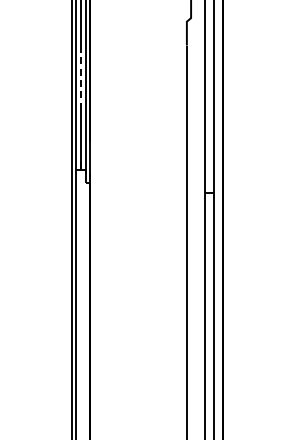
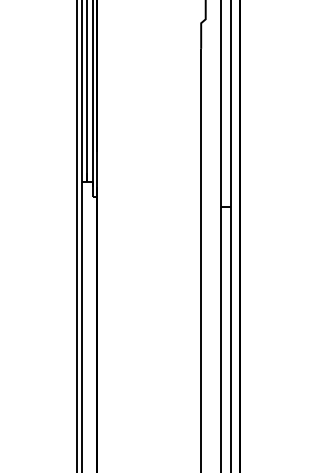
line: (81, 77) -> (87, 83), dashed -> solid

